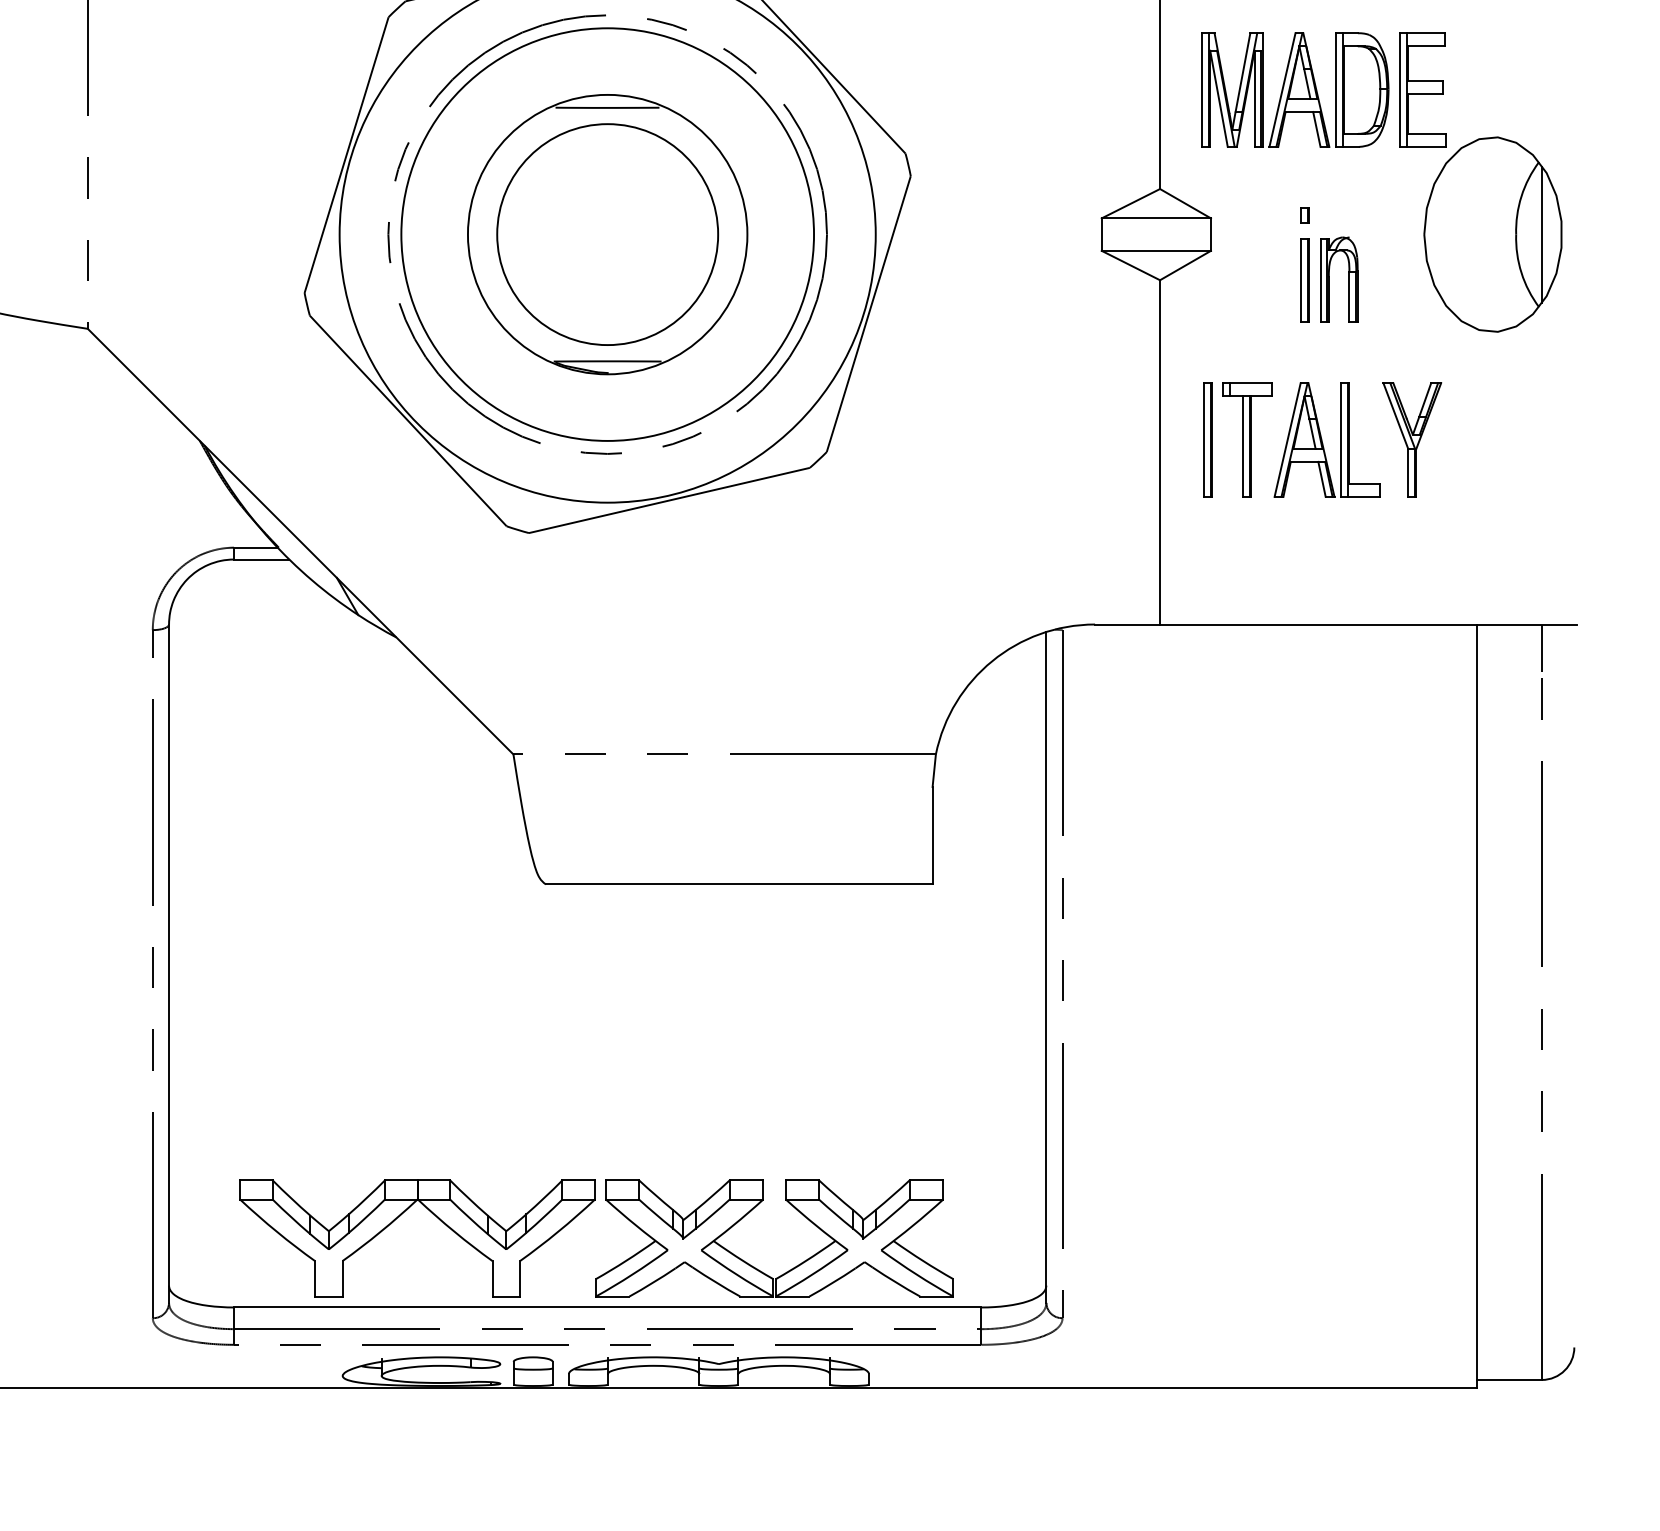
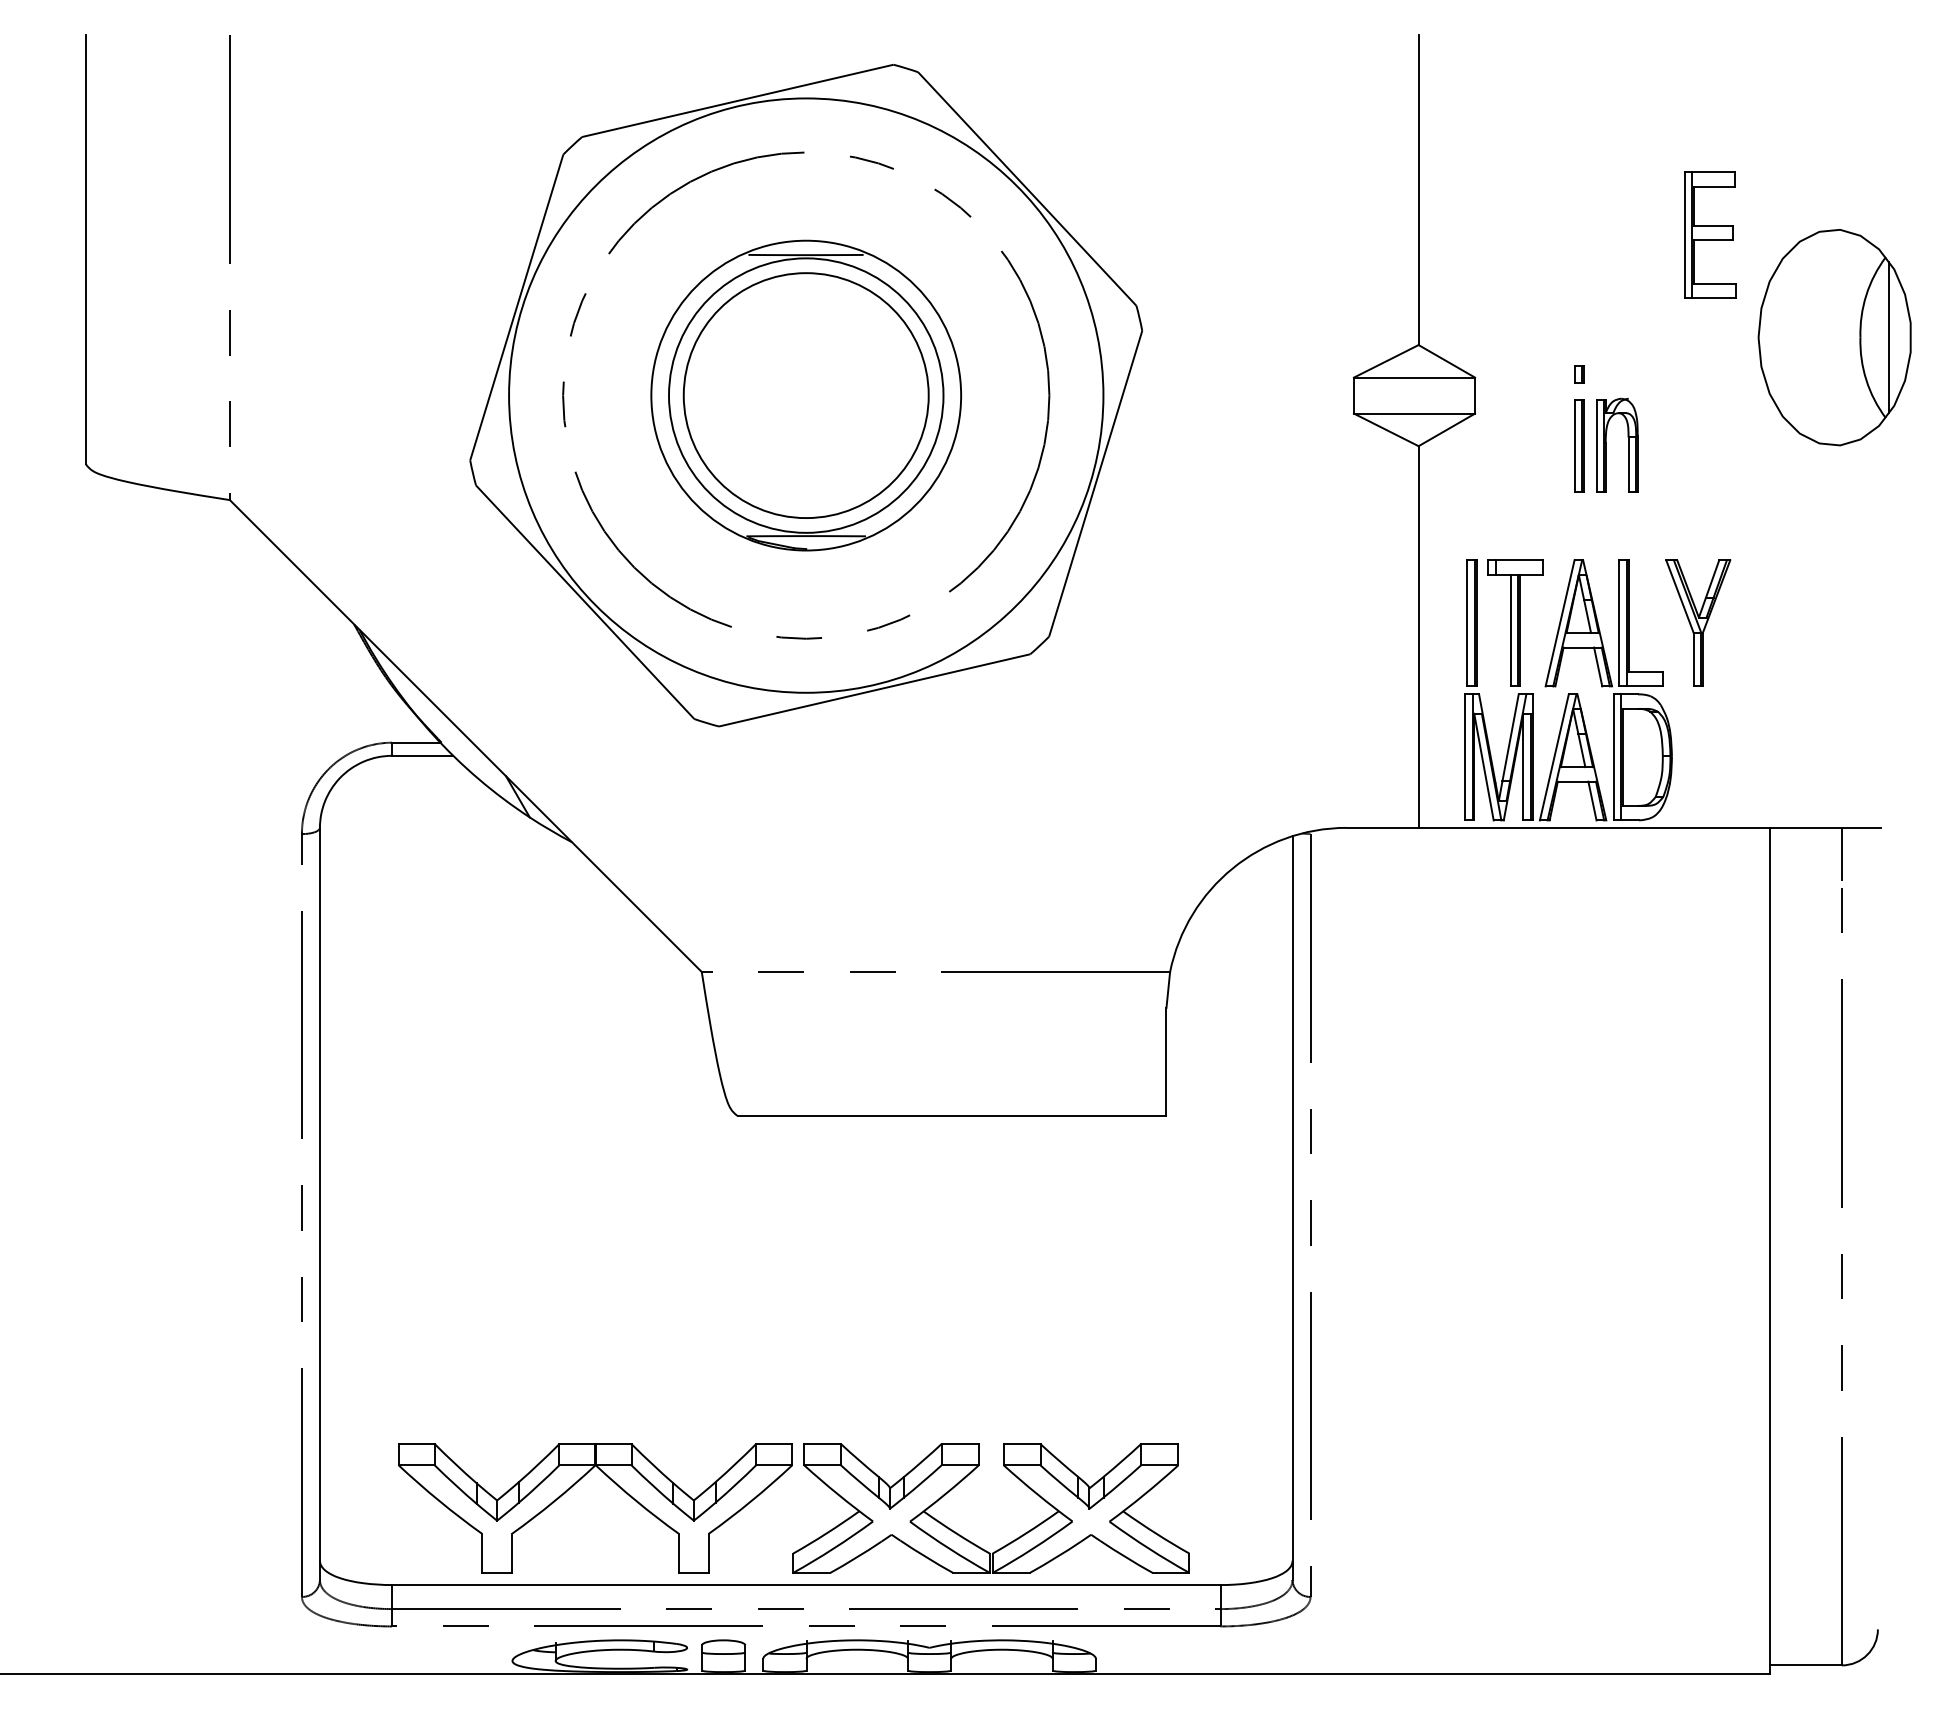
part: (1295, 90) -> (1568, 757), moved
circle: (607, 234) -> (805, 395), size x0.6
part: (1492, 234) -> (1834, 337), moved

